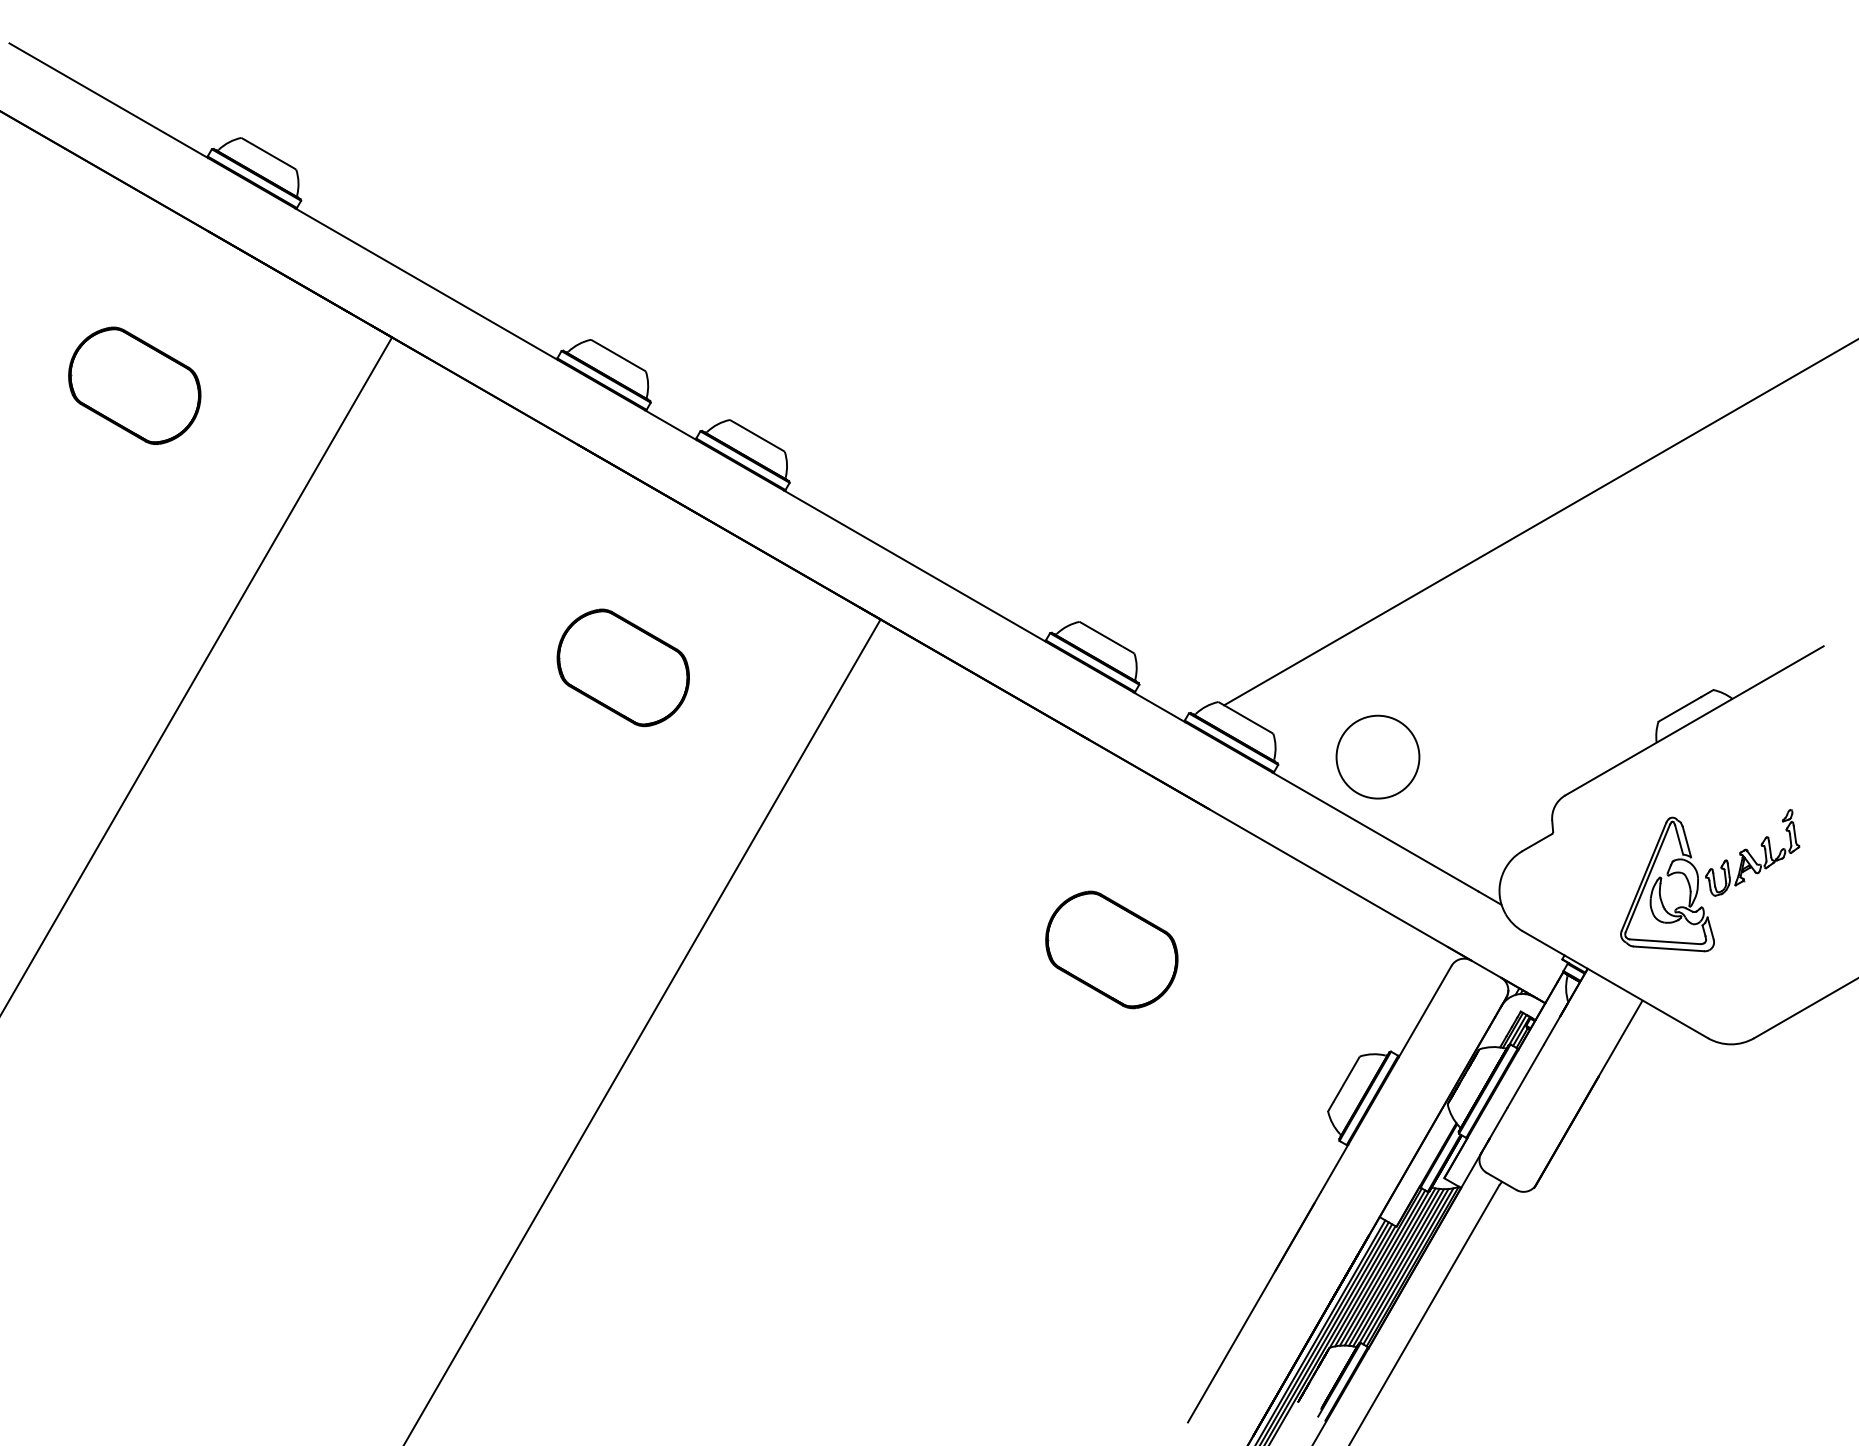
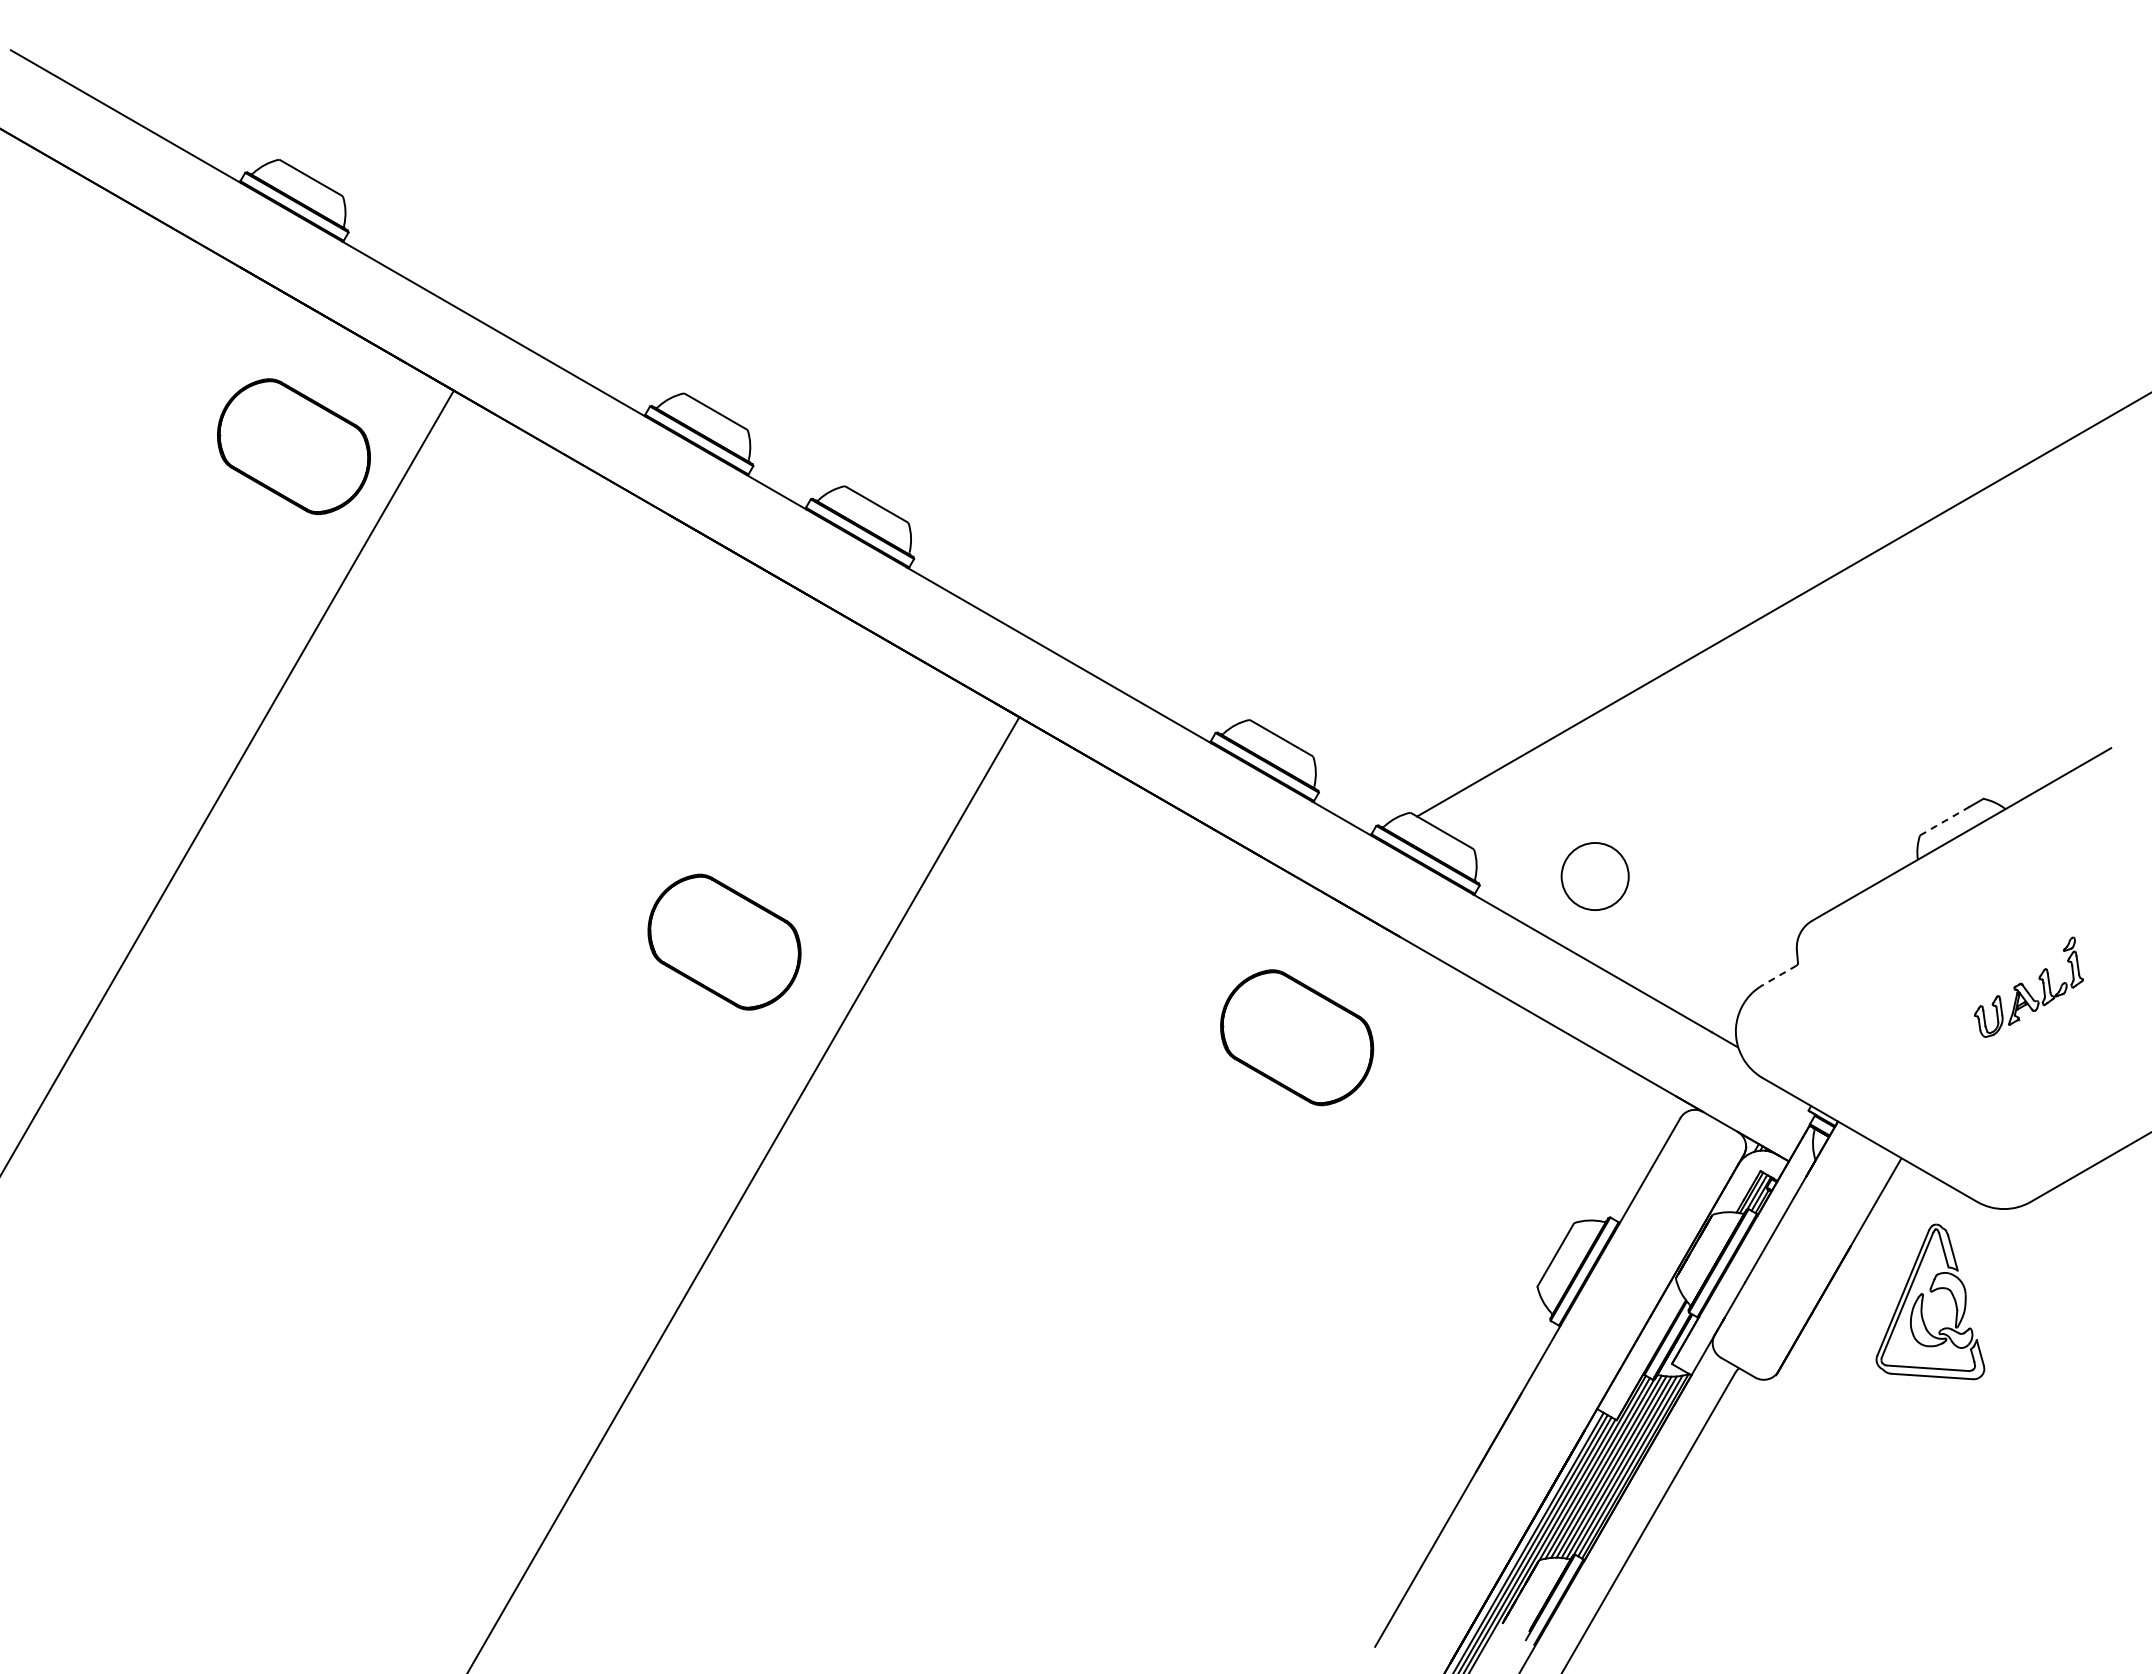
part: (134, 385) -> (293, 446), moved
part: (623, 667) -> (724, 941), moved
line: (1680, 708) -> (1945, 820), solid -> dashed
circle: (1378, 757) -> (1595, 876), size x0.7
line: (1537, 842) -> (1779, 975), solid -> dashed
part: (1661, 884) -> (1923, 1301), moved
part: (1112, 949) -> (1297, 1037), moved

